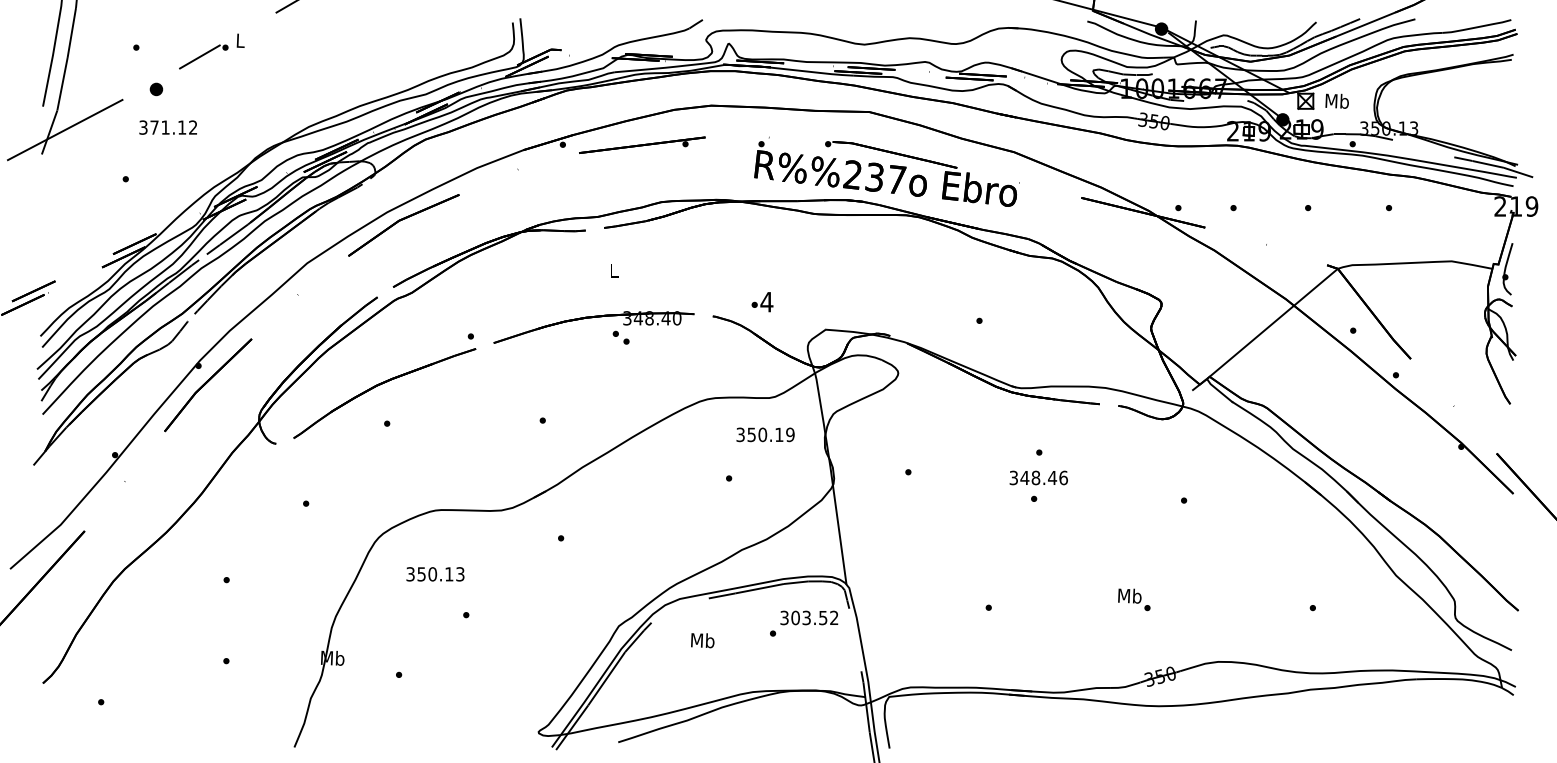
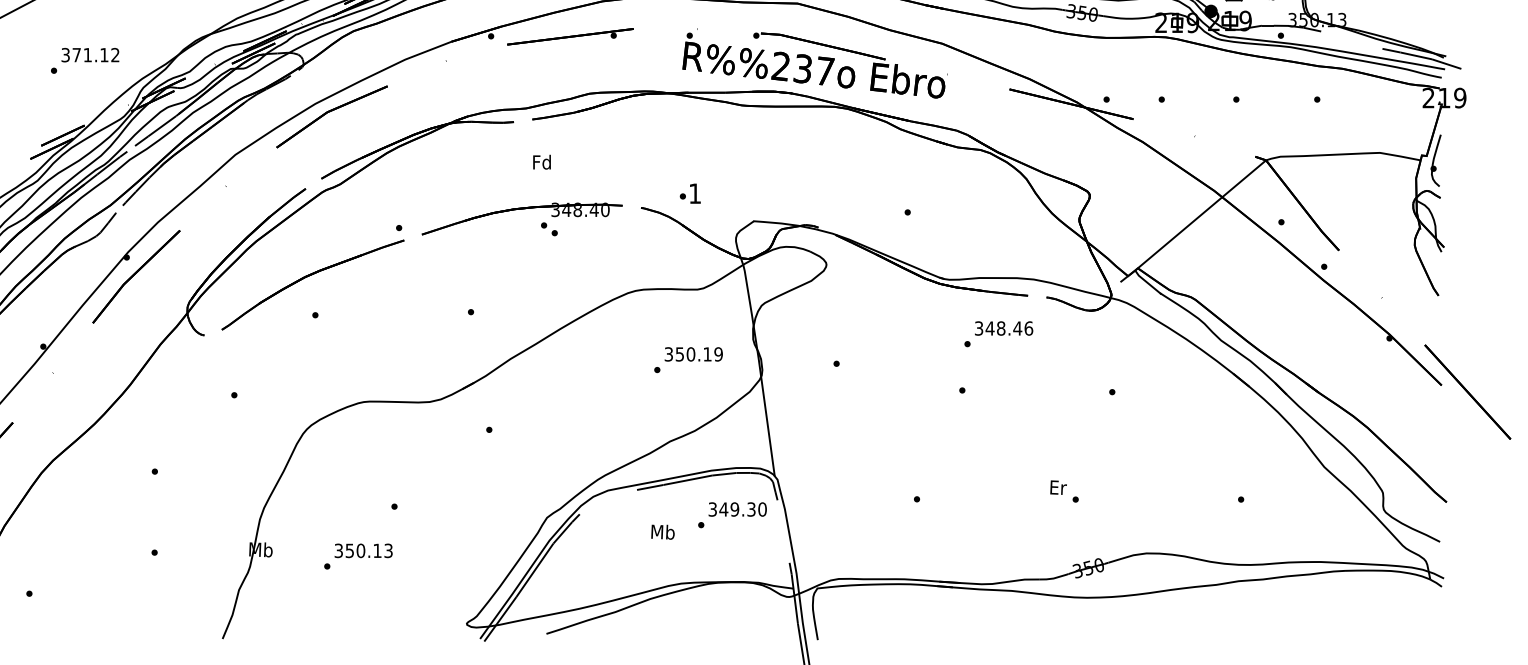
text: (167, 127) -> (89, 55), moved
text: (613, 270) -> (541, 162), L -> Fd
text: (766, 302) -> (694, 194), 4 -> 1
text: (765, 434) -> (693, 354), moved
text: (1038, 477) -> (1003, 328), moved
text: (435, 574) -> (363, 551), moved
text: (1129, 595) -> (1057, 487), Mb -> Er
text: (814, 617) -> (742, 509), 303.52 -> 349.30
text: (702, 640) -> (662, 532), moved

